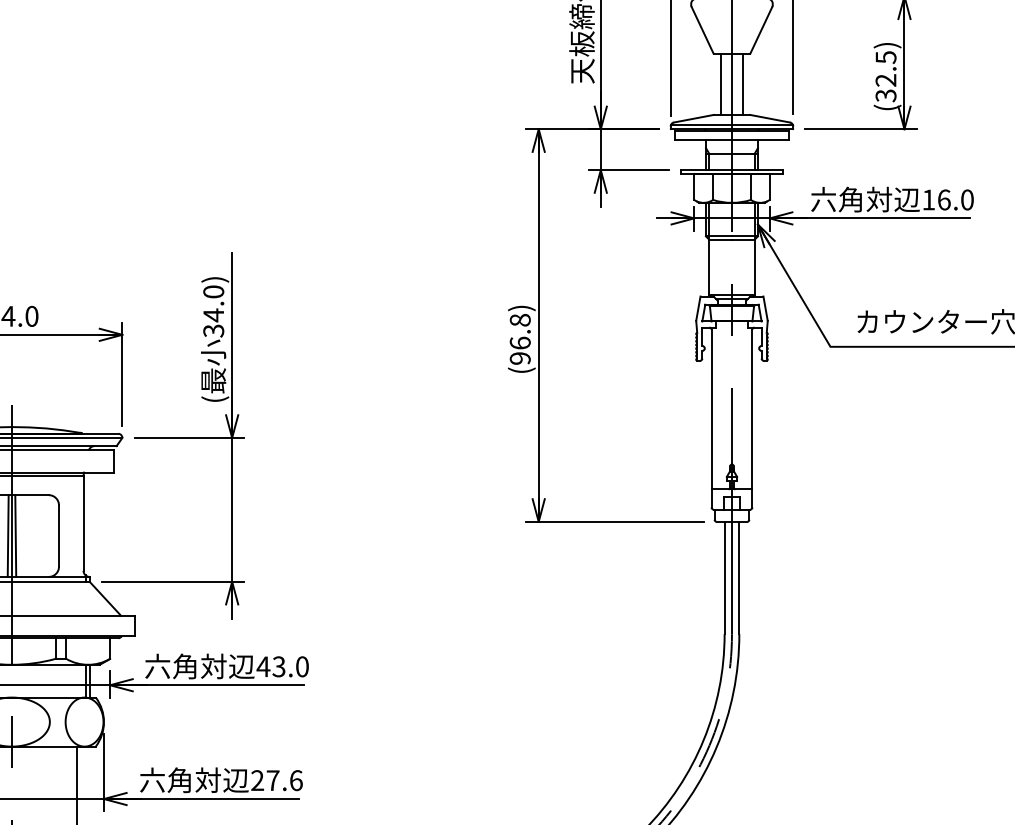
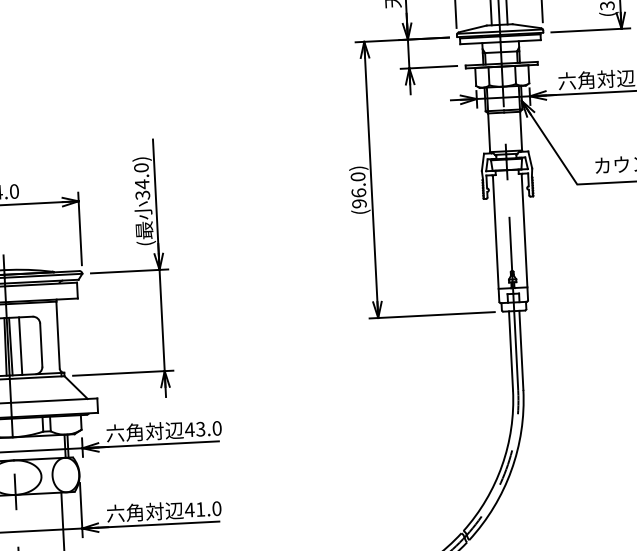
text: (520, 319) -> (358, 176), (96.8) -> (96.0)
line: (29, 535) -> (20, 345), added
text: (276, 780) -> (202, 509), 27.6 -> 41.0

